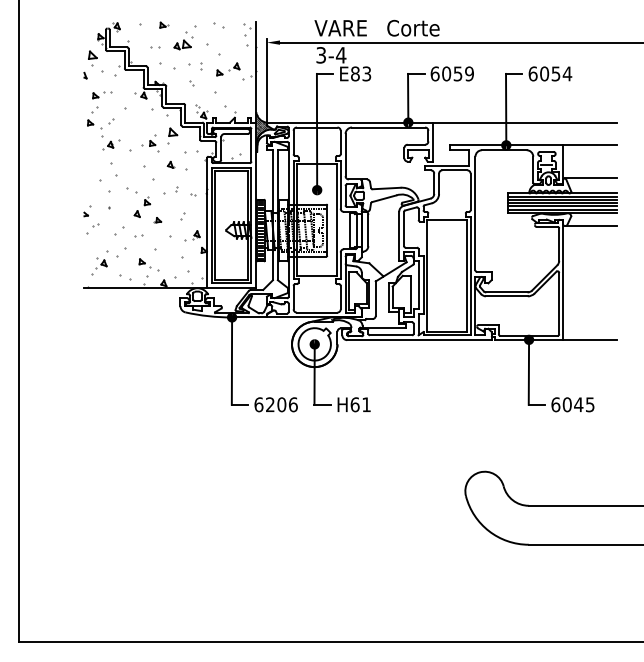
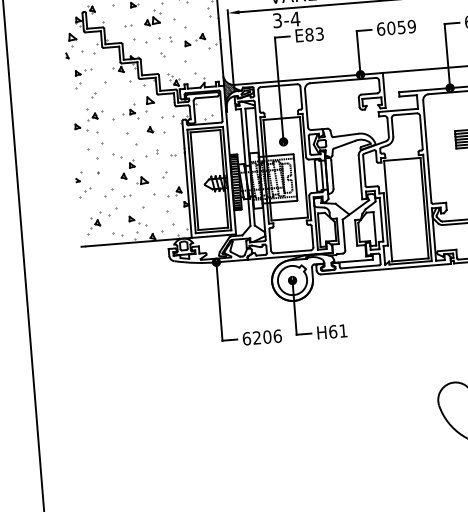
part: (94, 124) -> (81, 127), moved
part: (157, 219) -> (142, 179), size x1.67

